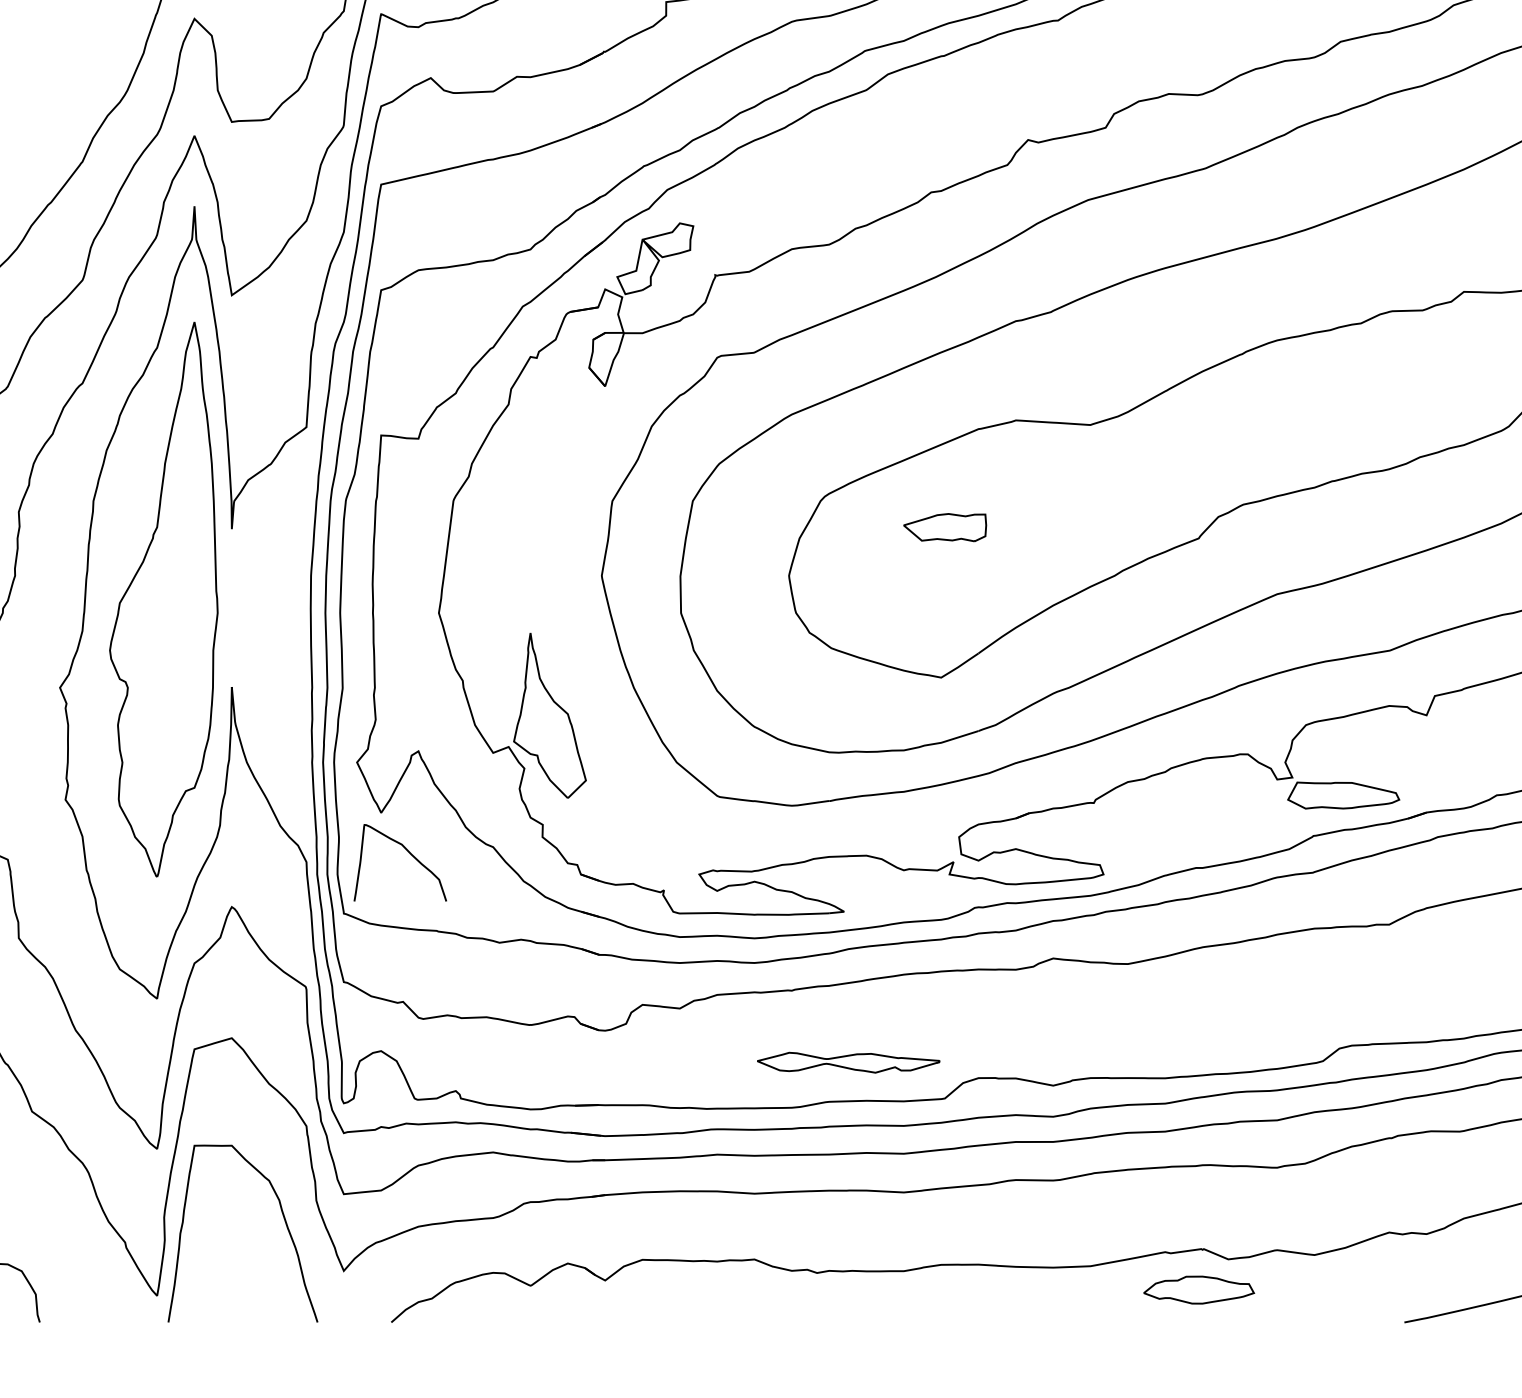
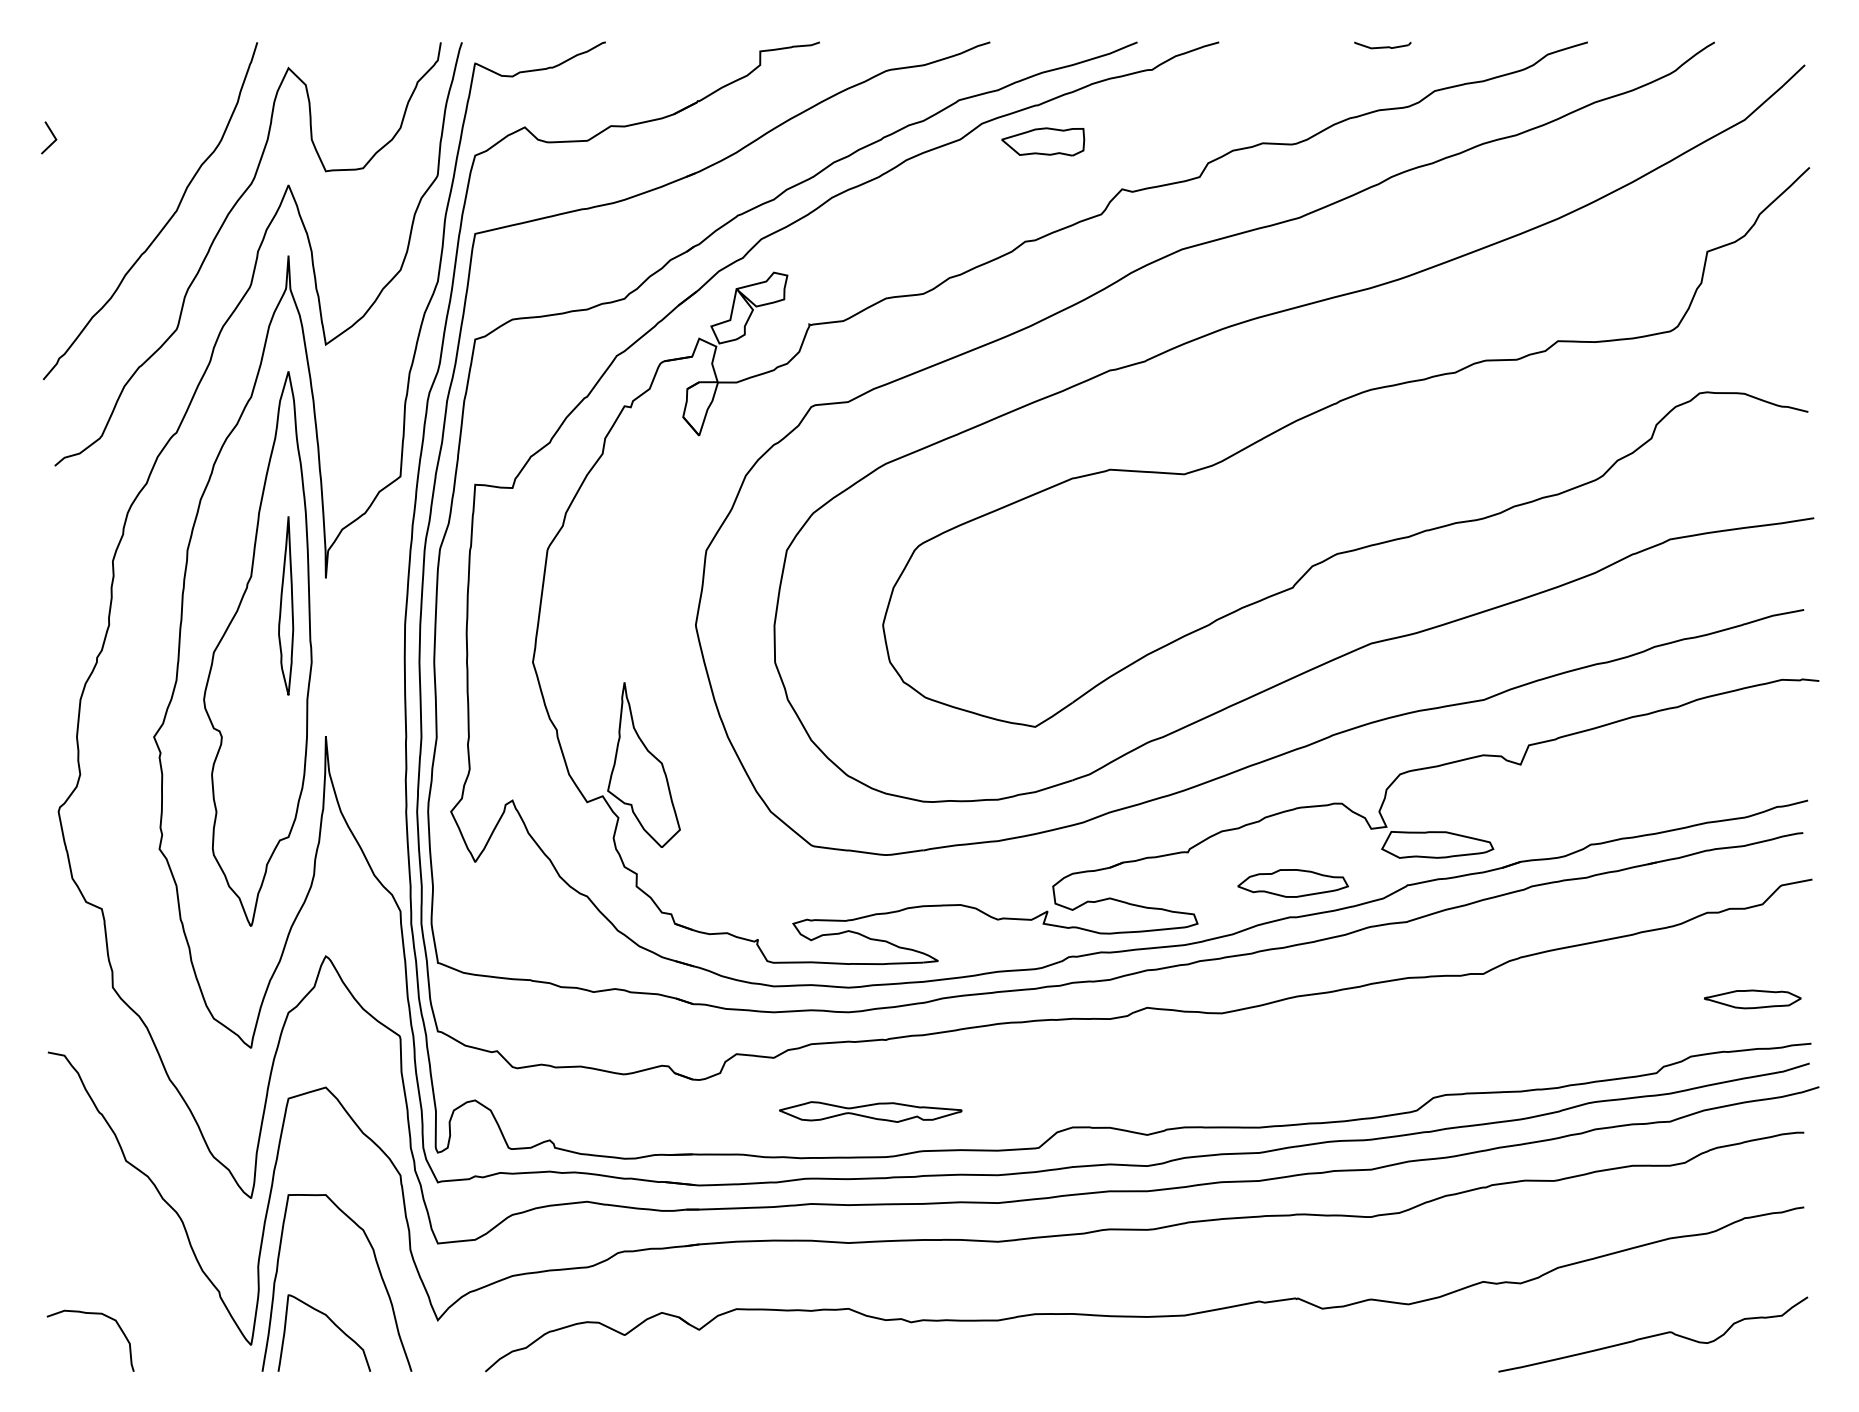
part: (945, 527) -> (1043, 141), moved
part: (192, 556) -> (286, 605), added
curve: (408, 853) -> (332, 1323), moved
part: (848, 1062) -> (870, 1111), moved
part: (1199, 1290) -> (1293, 883), moved

